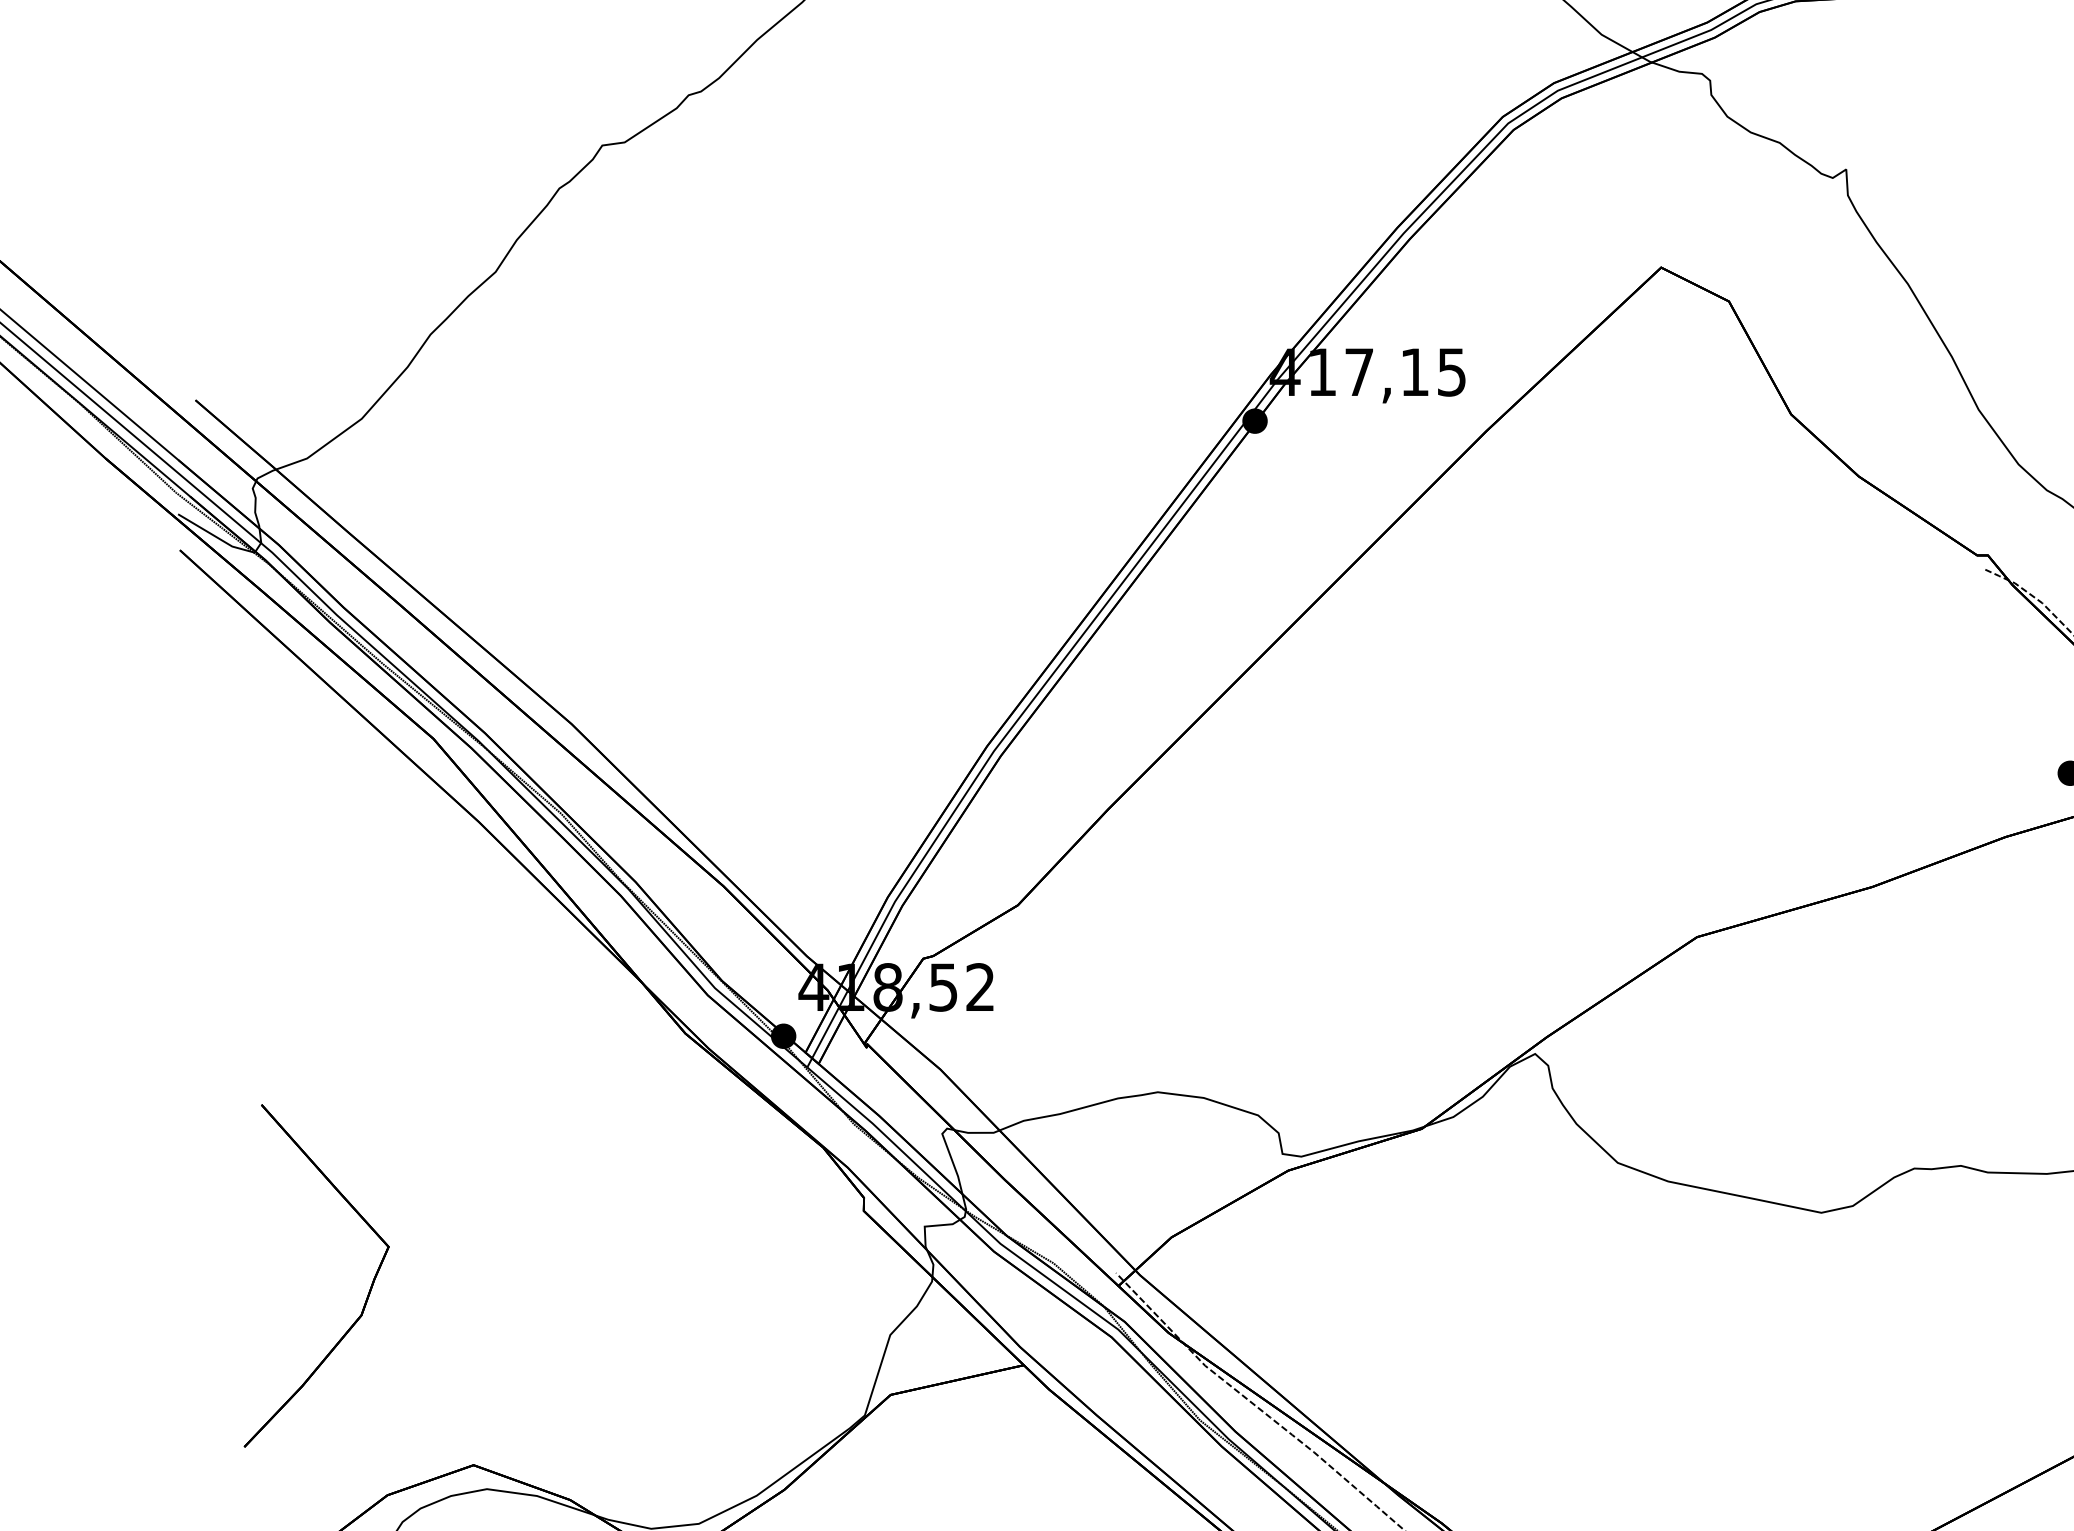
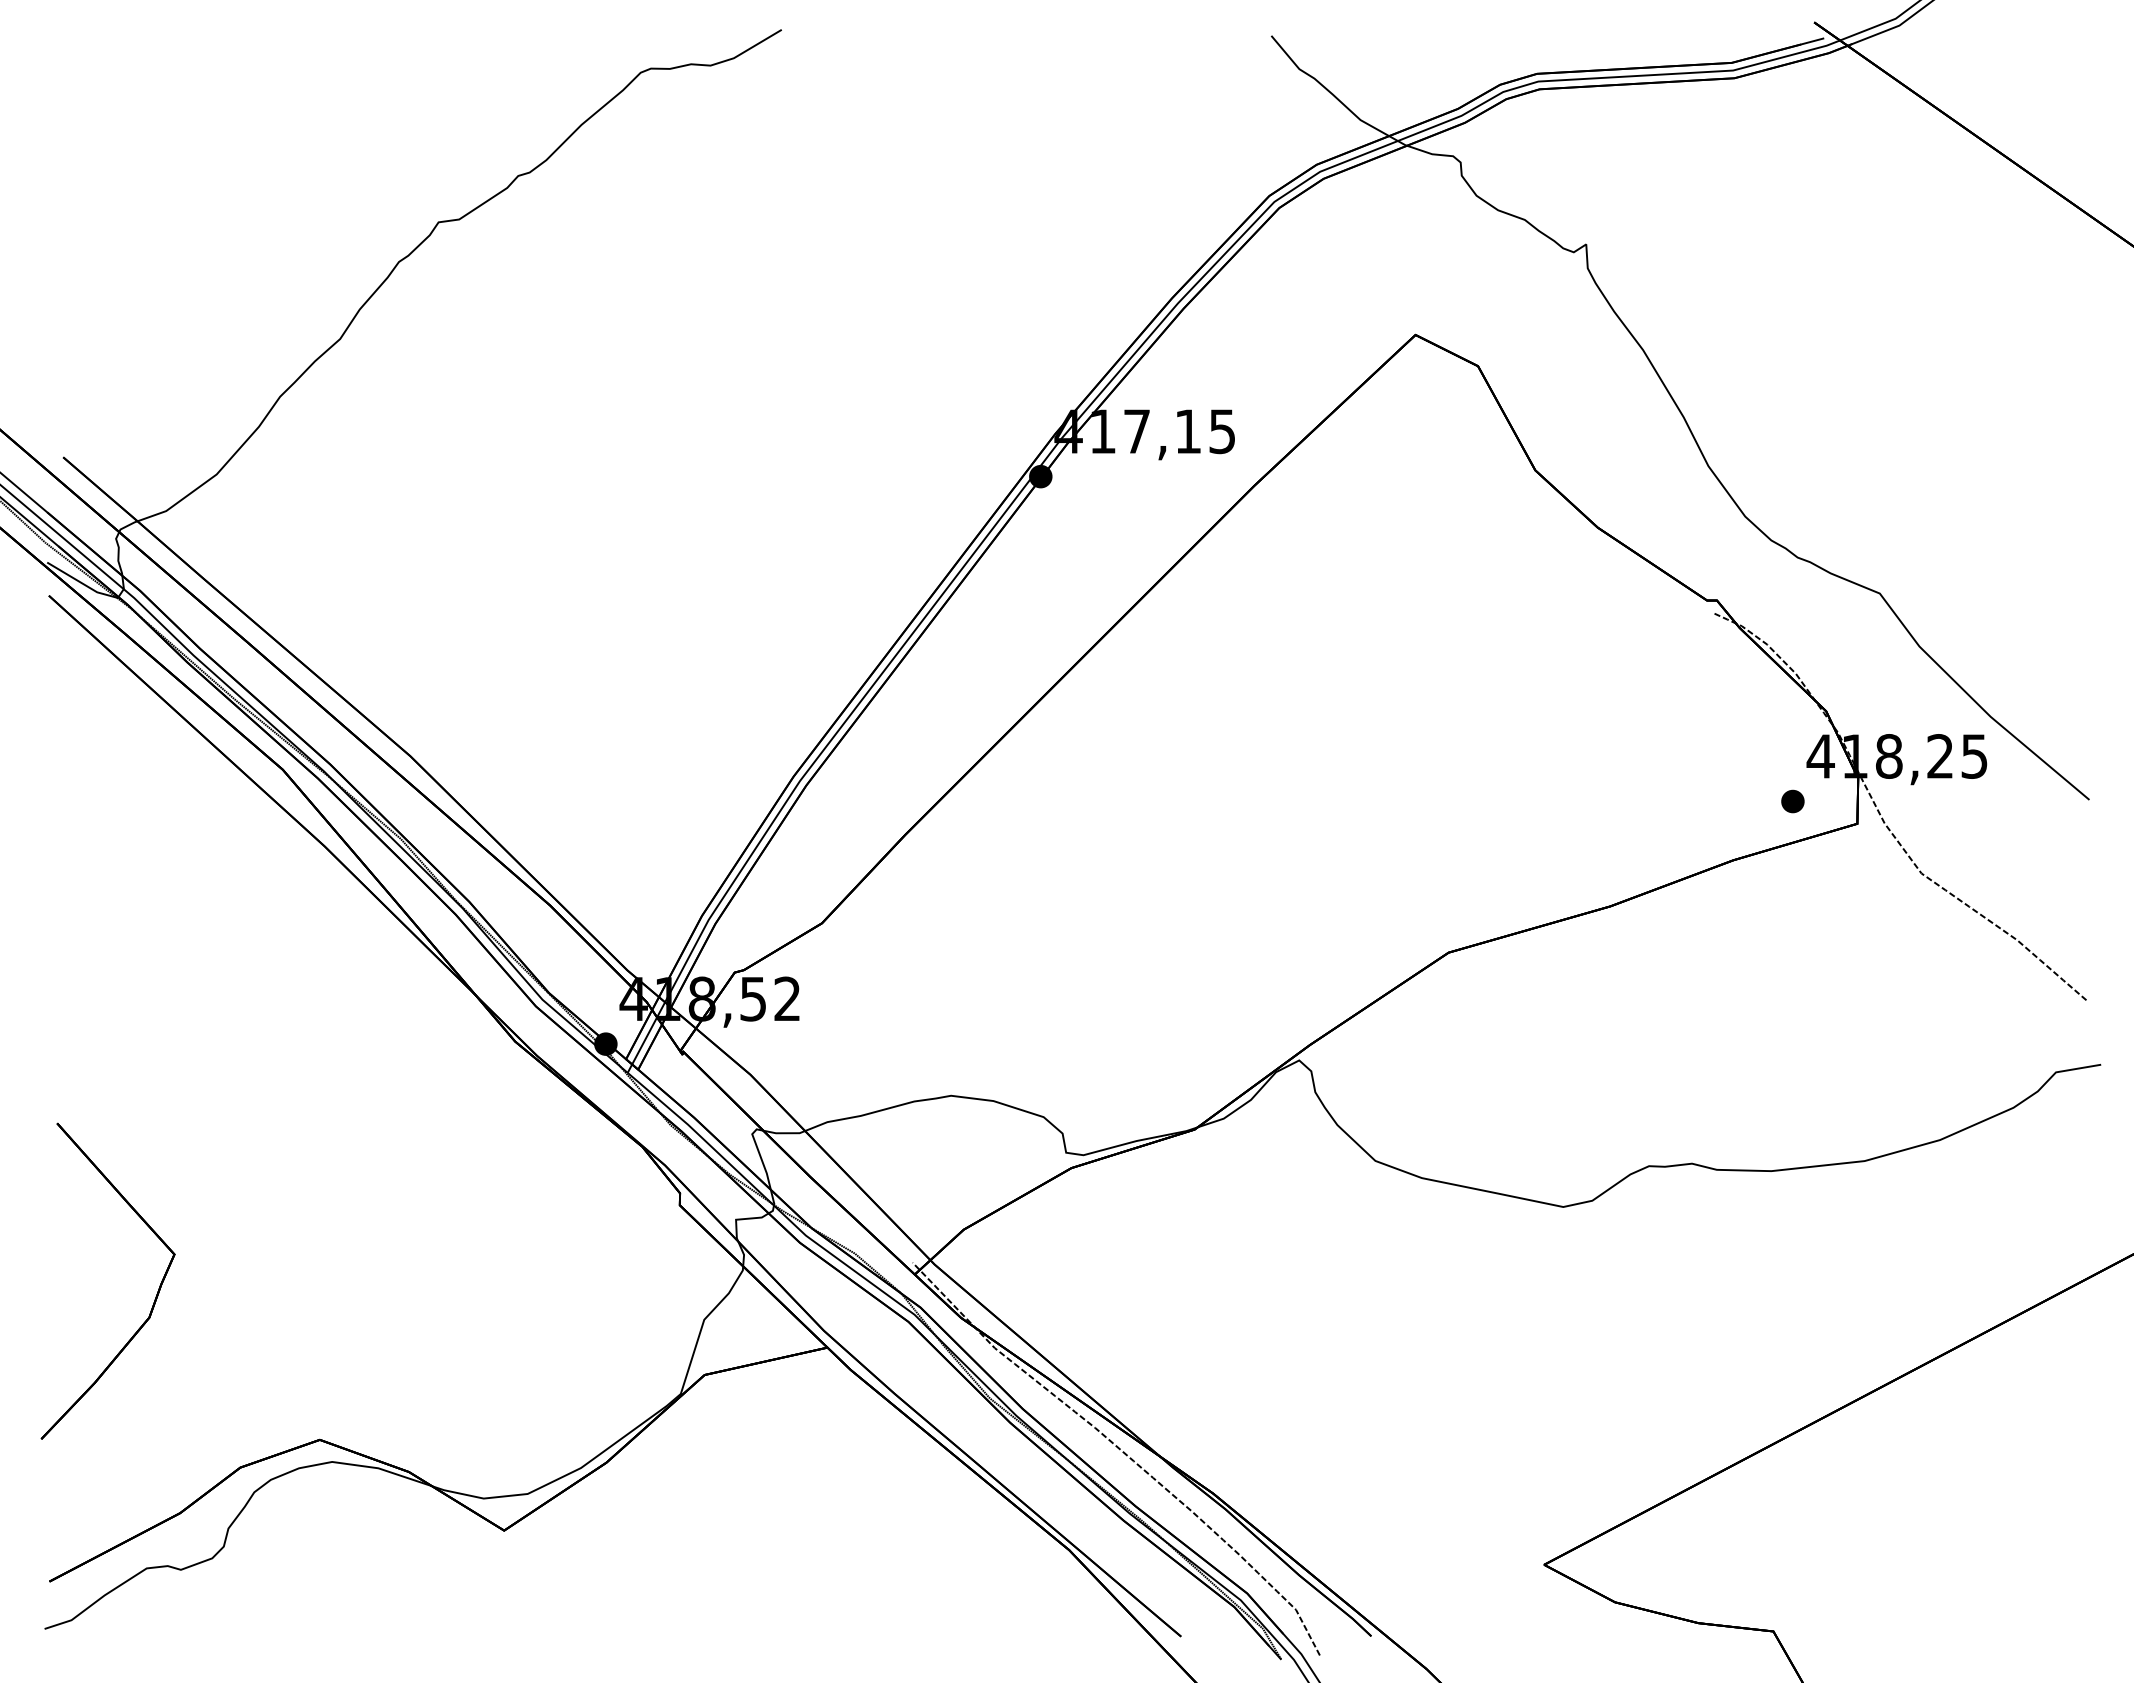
part: (368, 1292) -> (155, 1296), moved

